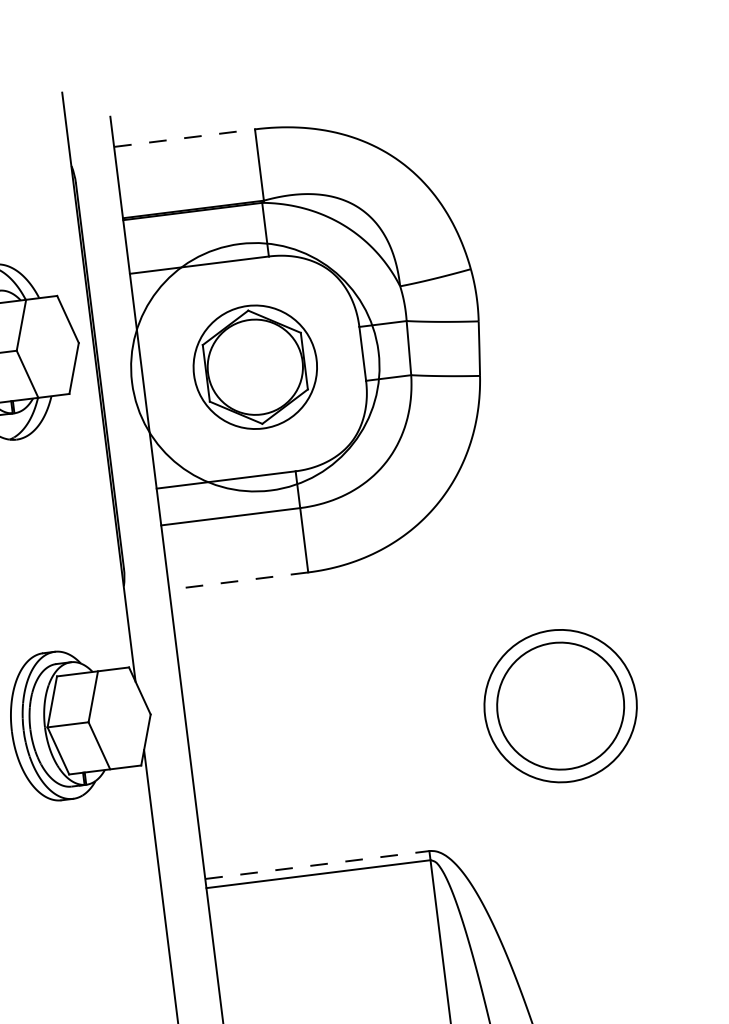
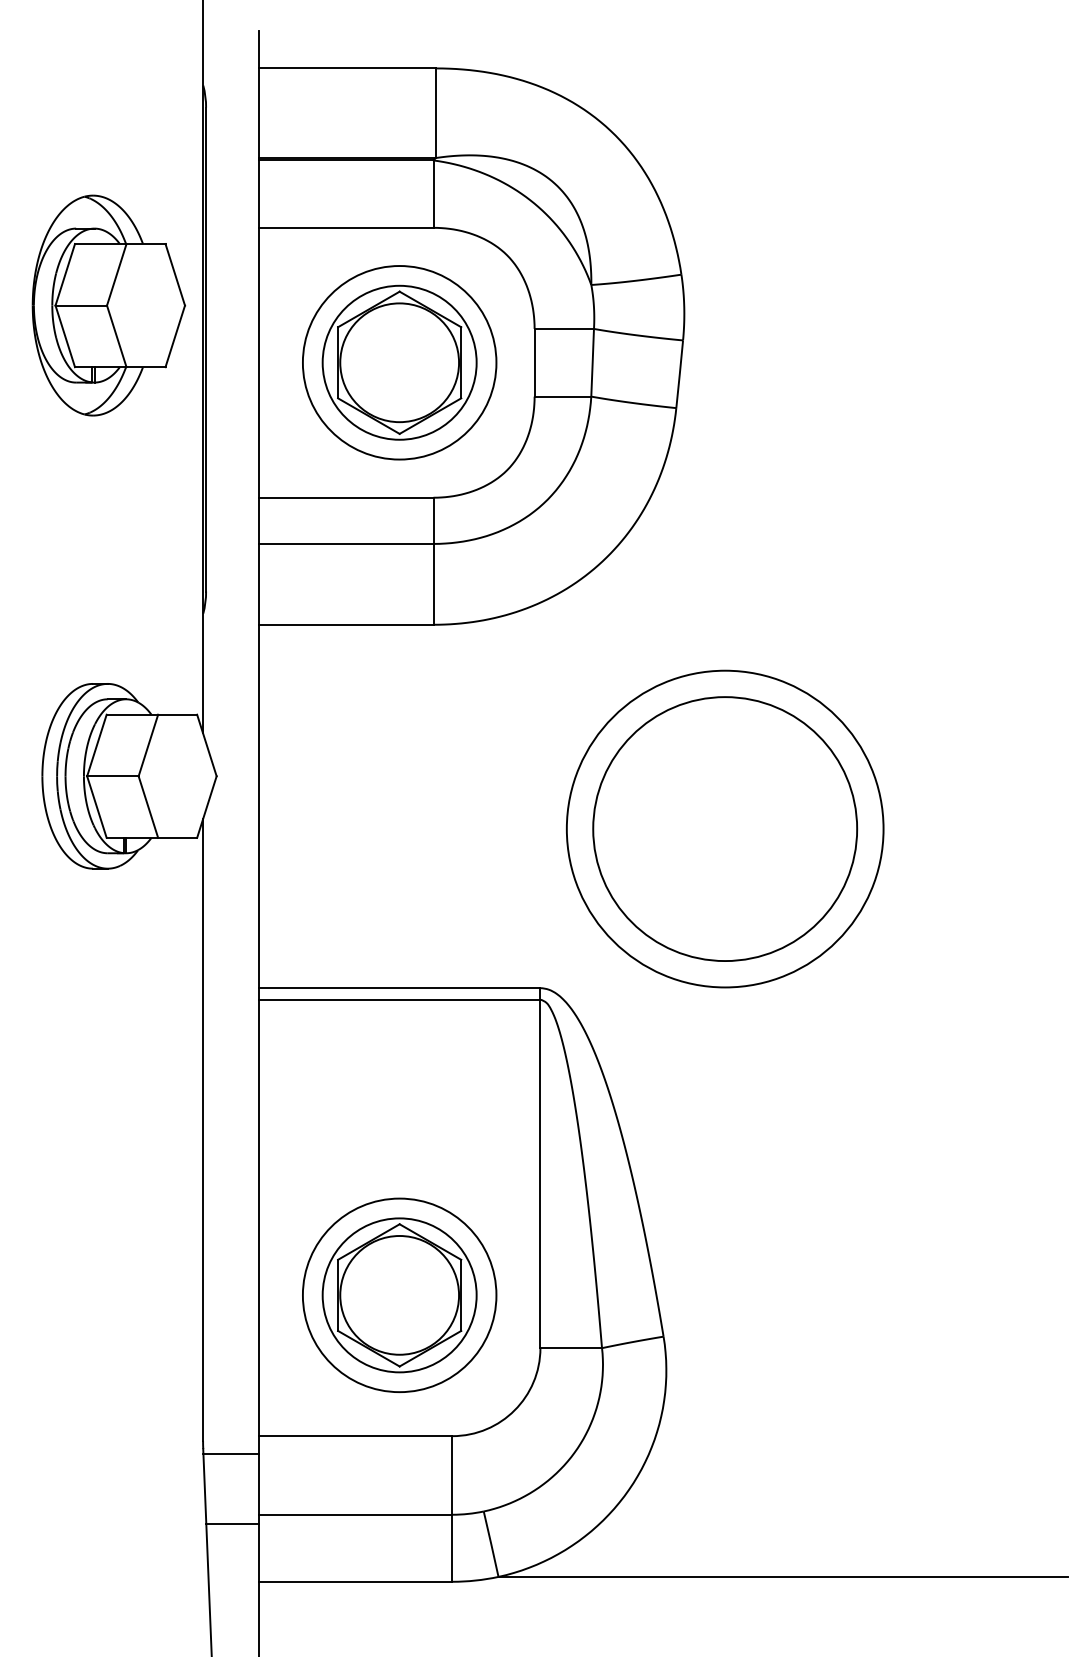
line: (184, 138) -> (347, 68), dashed -> solid
circle: (255, 367) -> (399, 362), size x0.62
line: (238, 580) -> (345, 624), dashed -> solid
circle: (560, 705) -> (724, 828), size x1.67
circle: (560, 706) -> (725, 829), size x1.67
line: (317, 865) -> (399, 988), dashed -> solid

